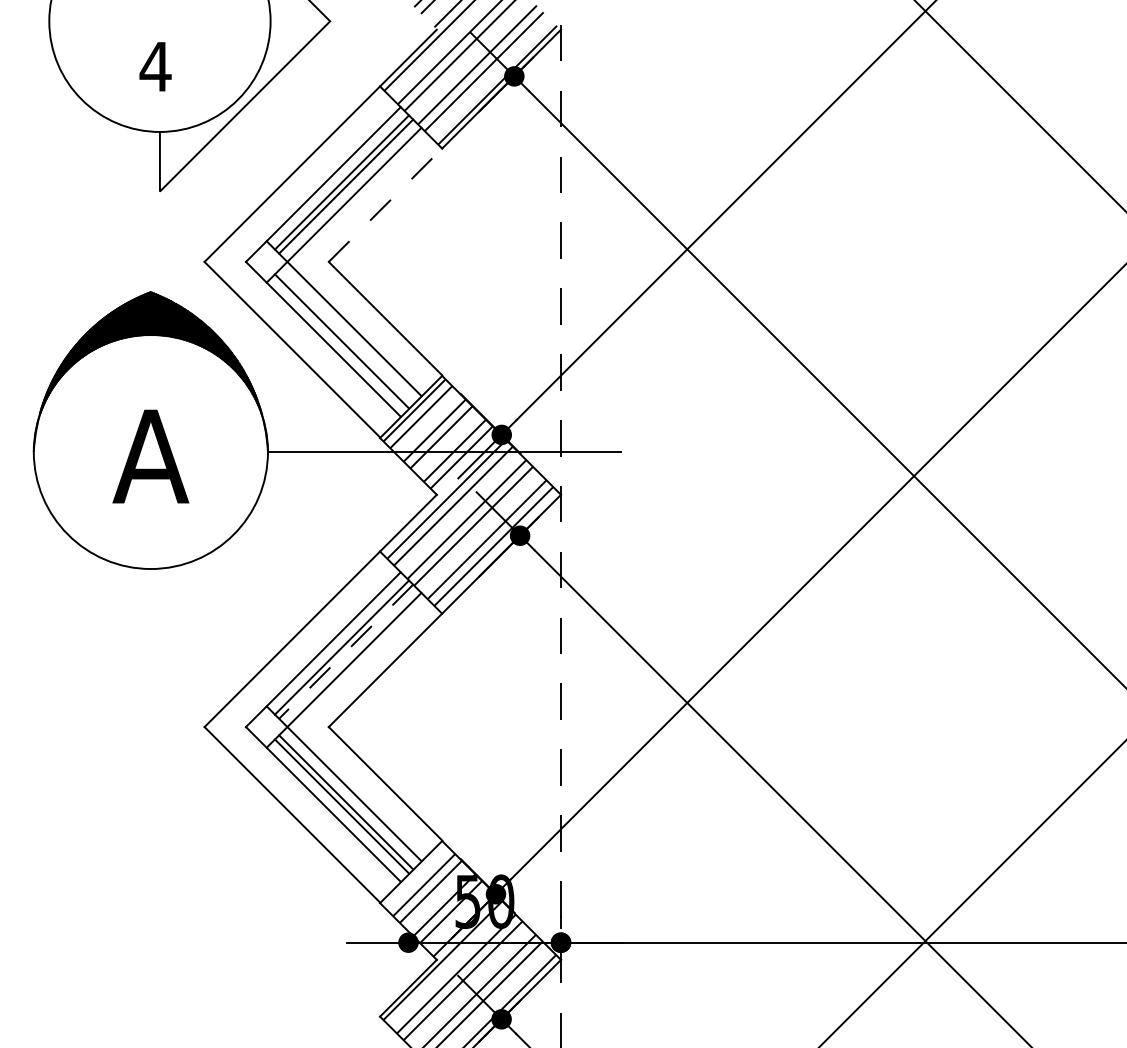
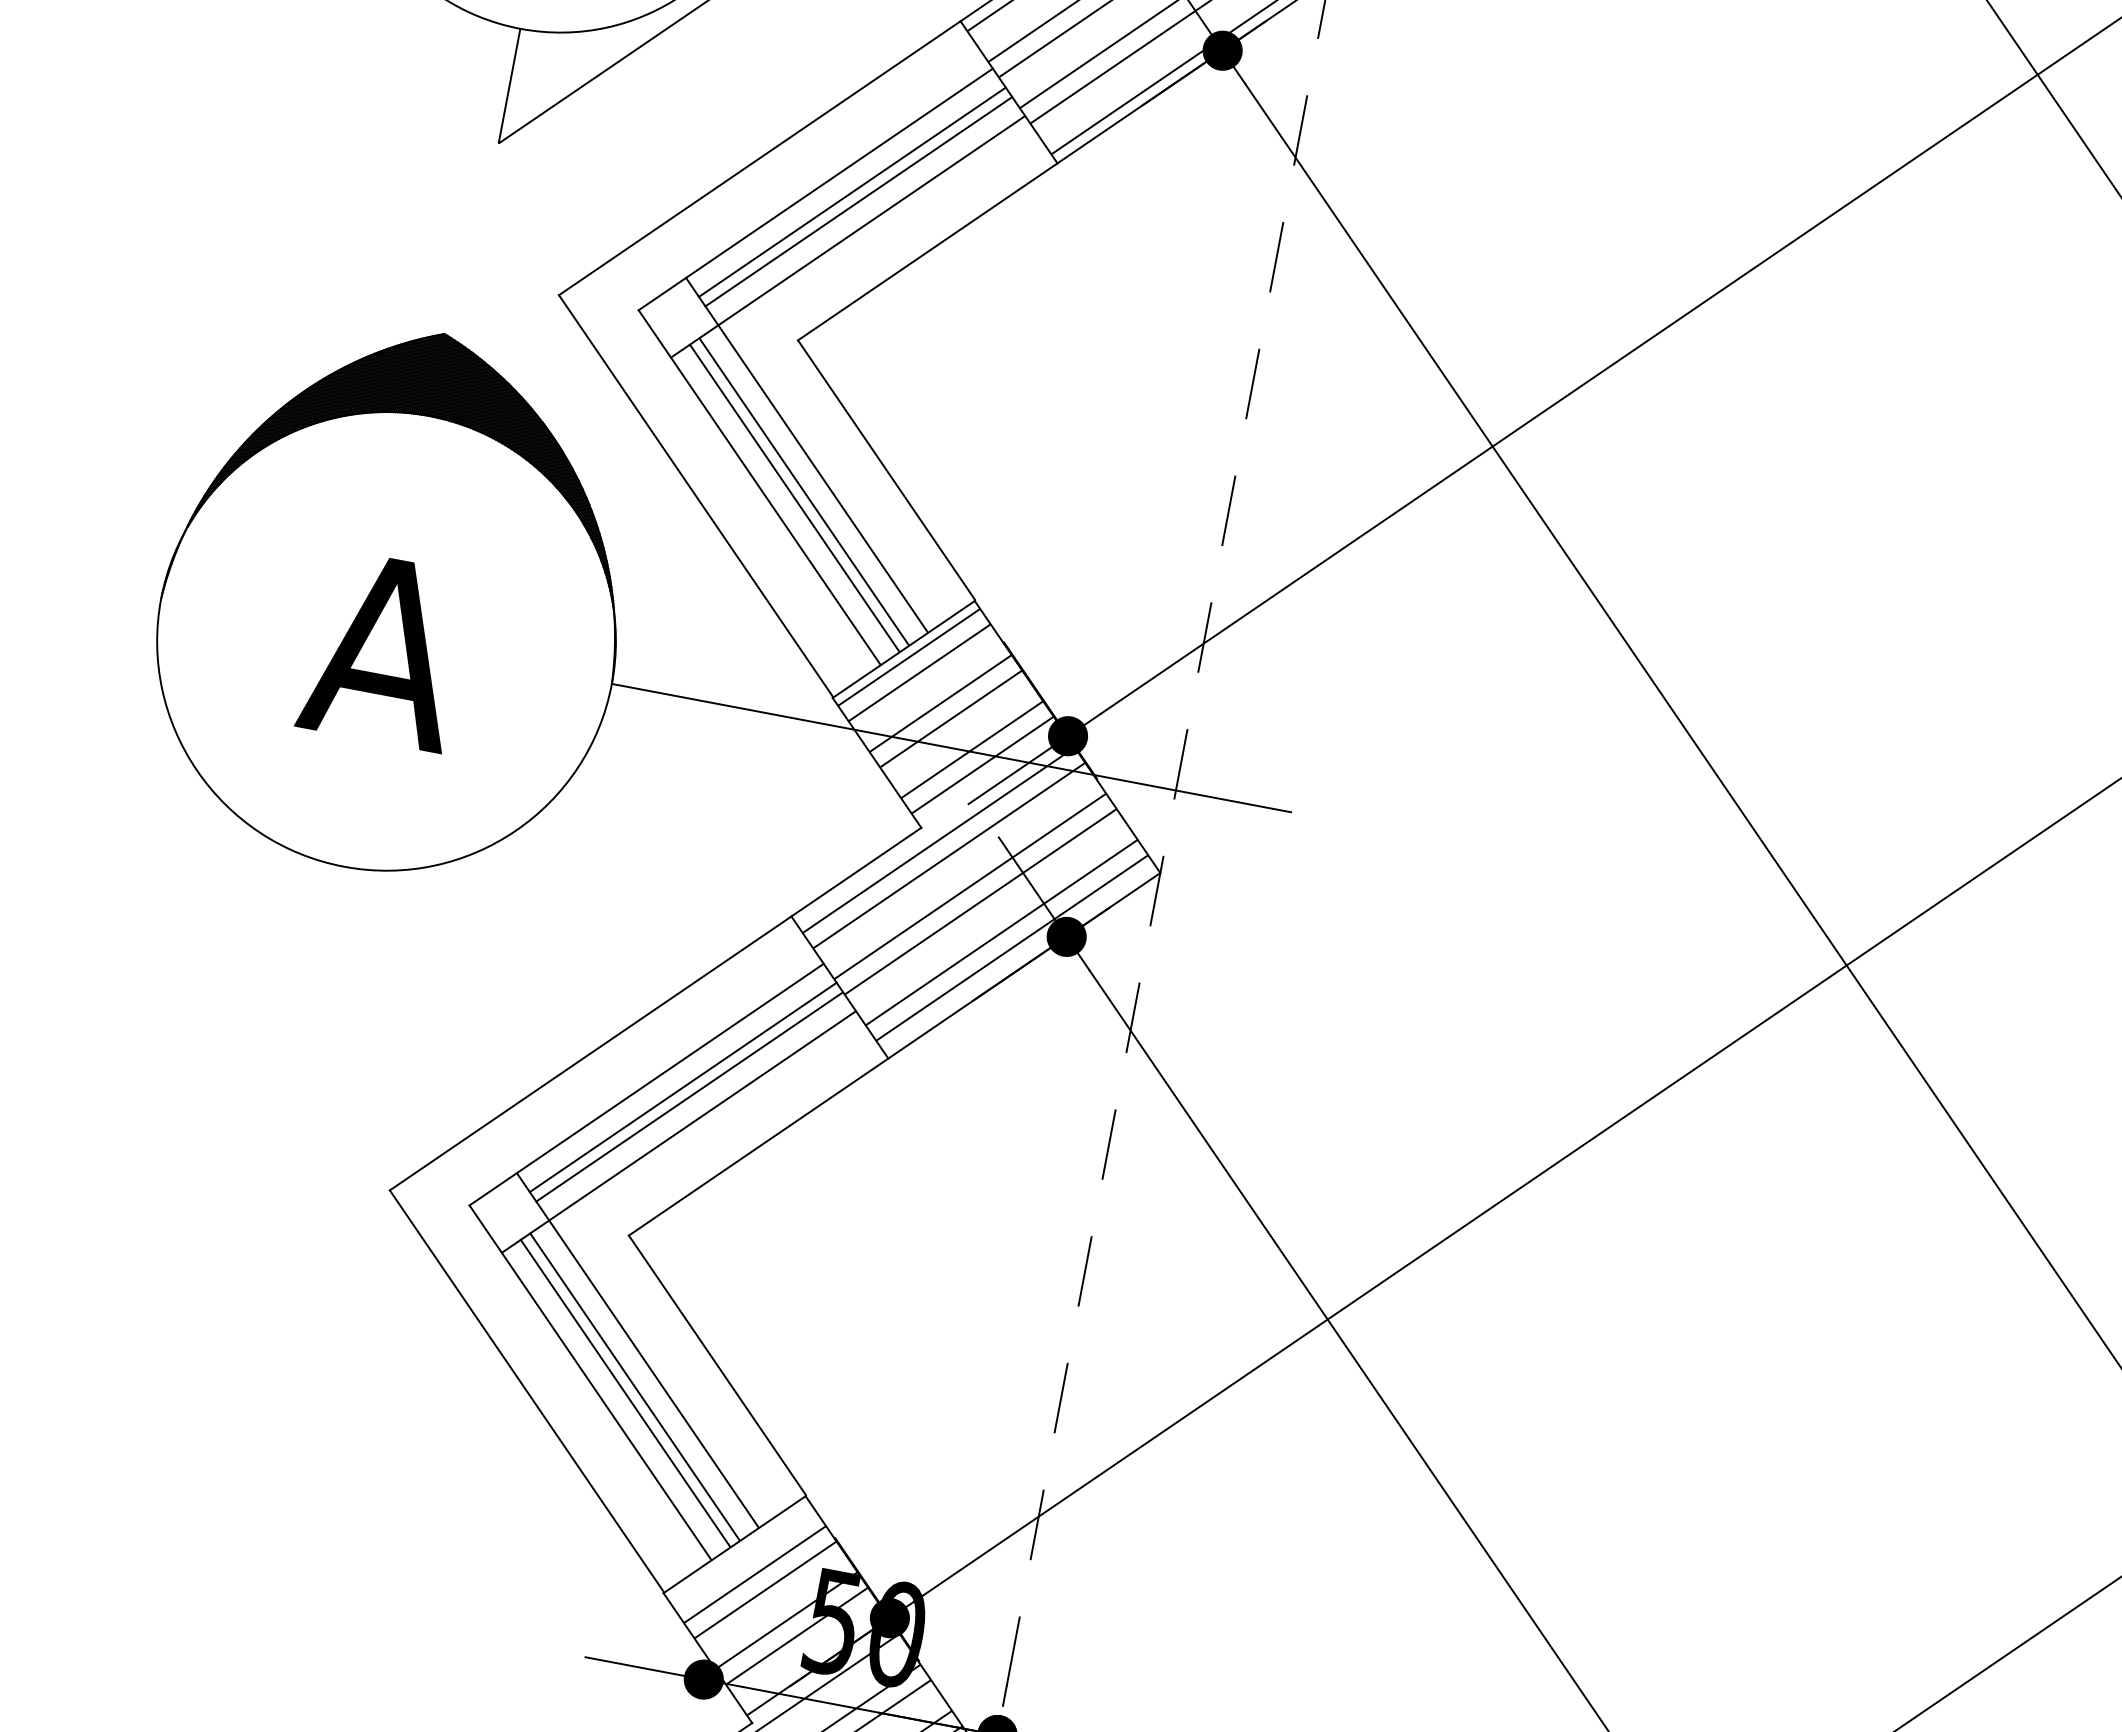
line: (385, 204) -> (928, 250), dashed -> solid
line: (346, 337) -> (804, 492), added
line: (346, 651) -> (690, 1096), dashed -> solid

